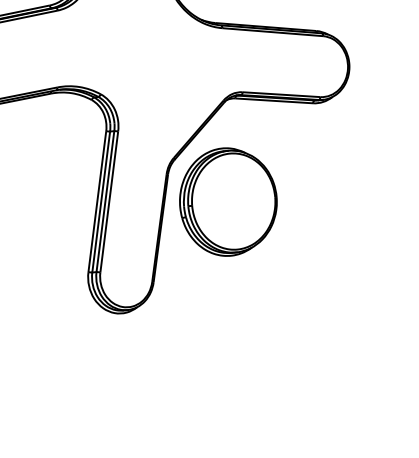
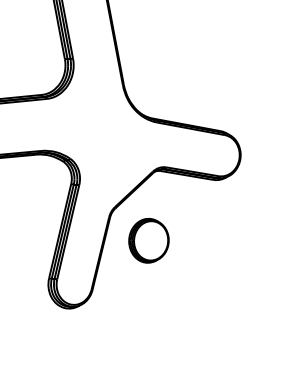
part: (227, 201) -> (148, 240), size x0.6

